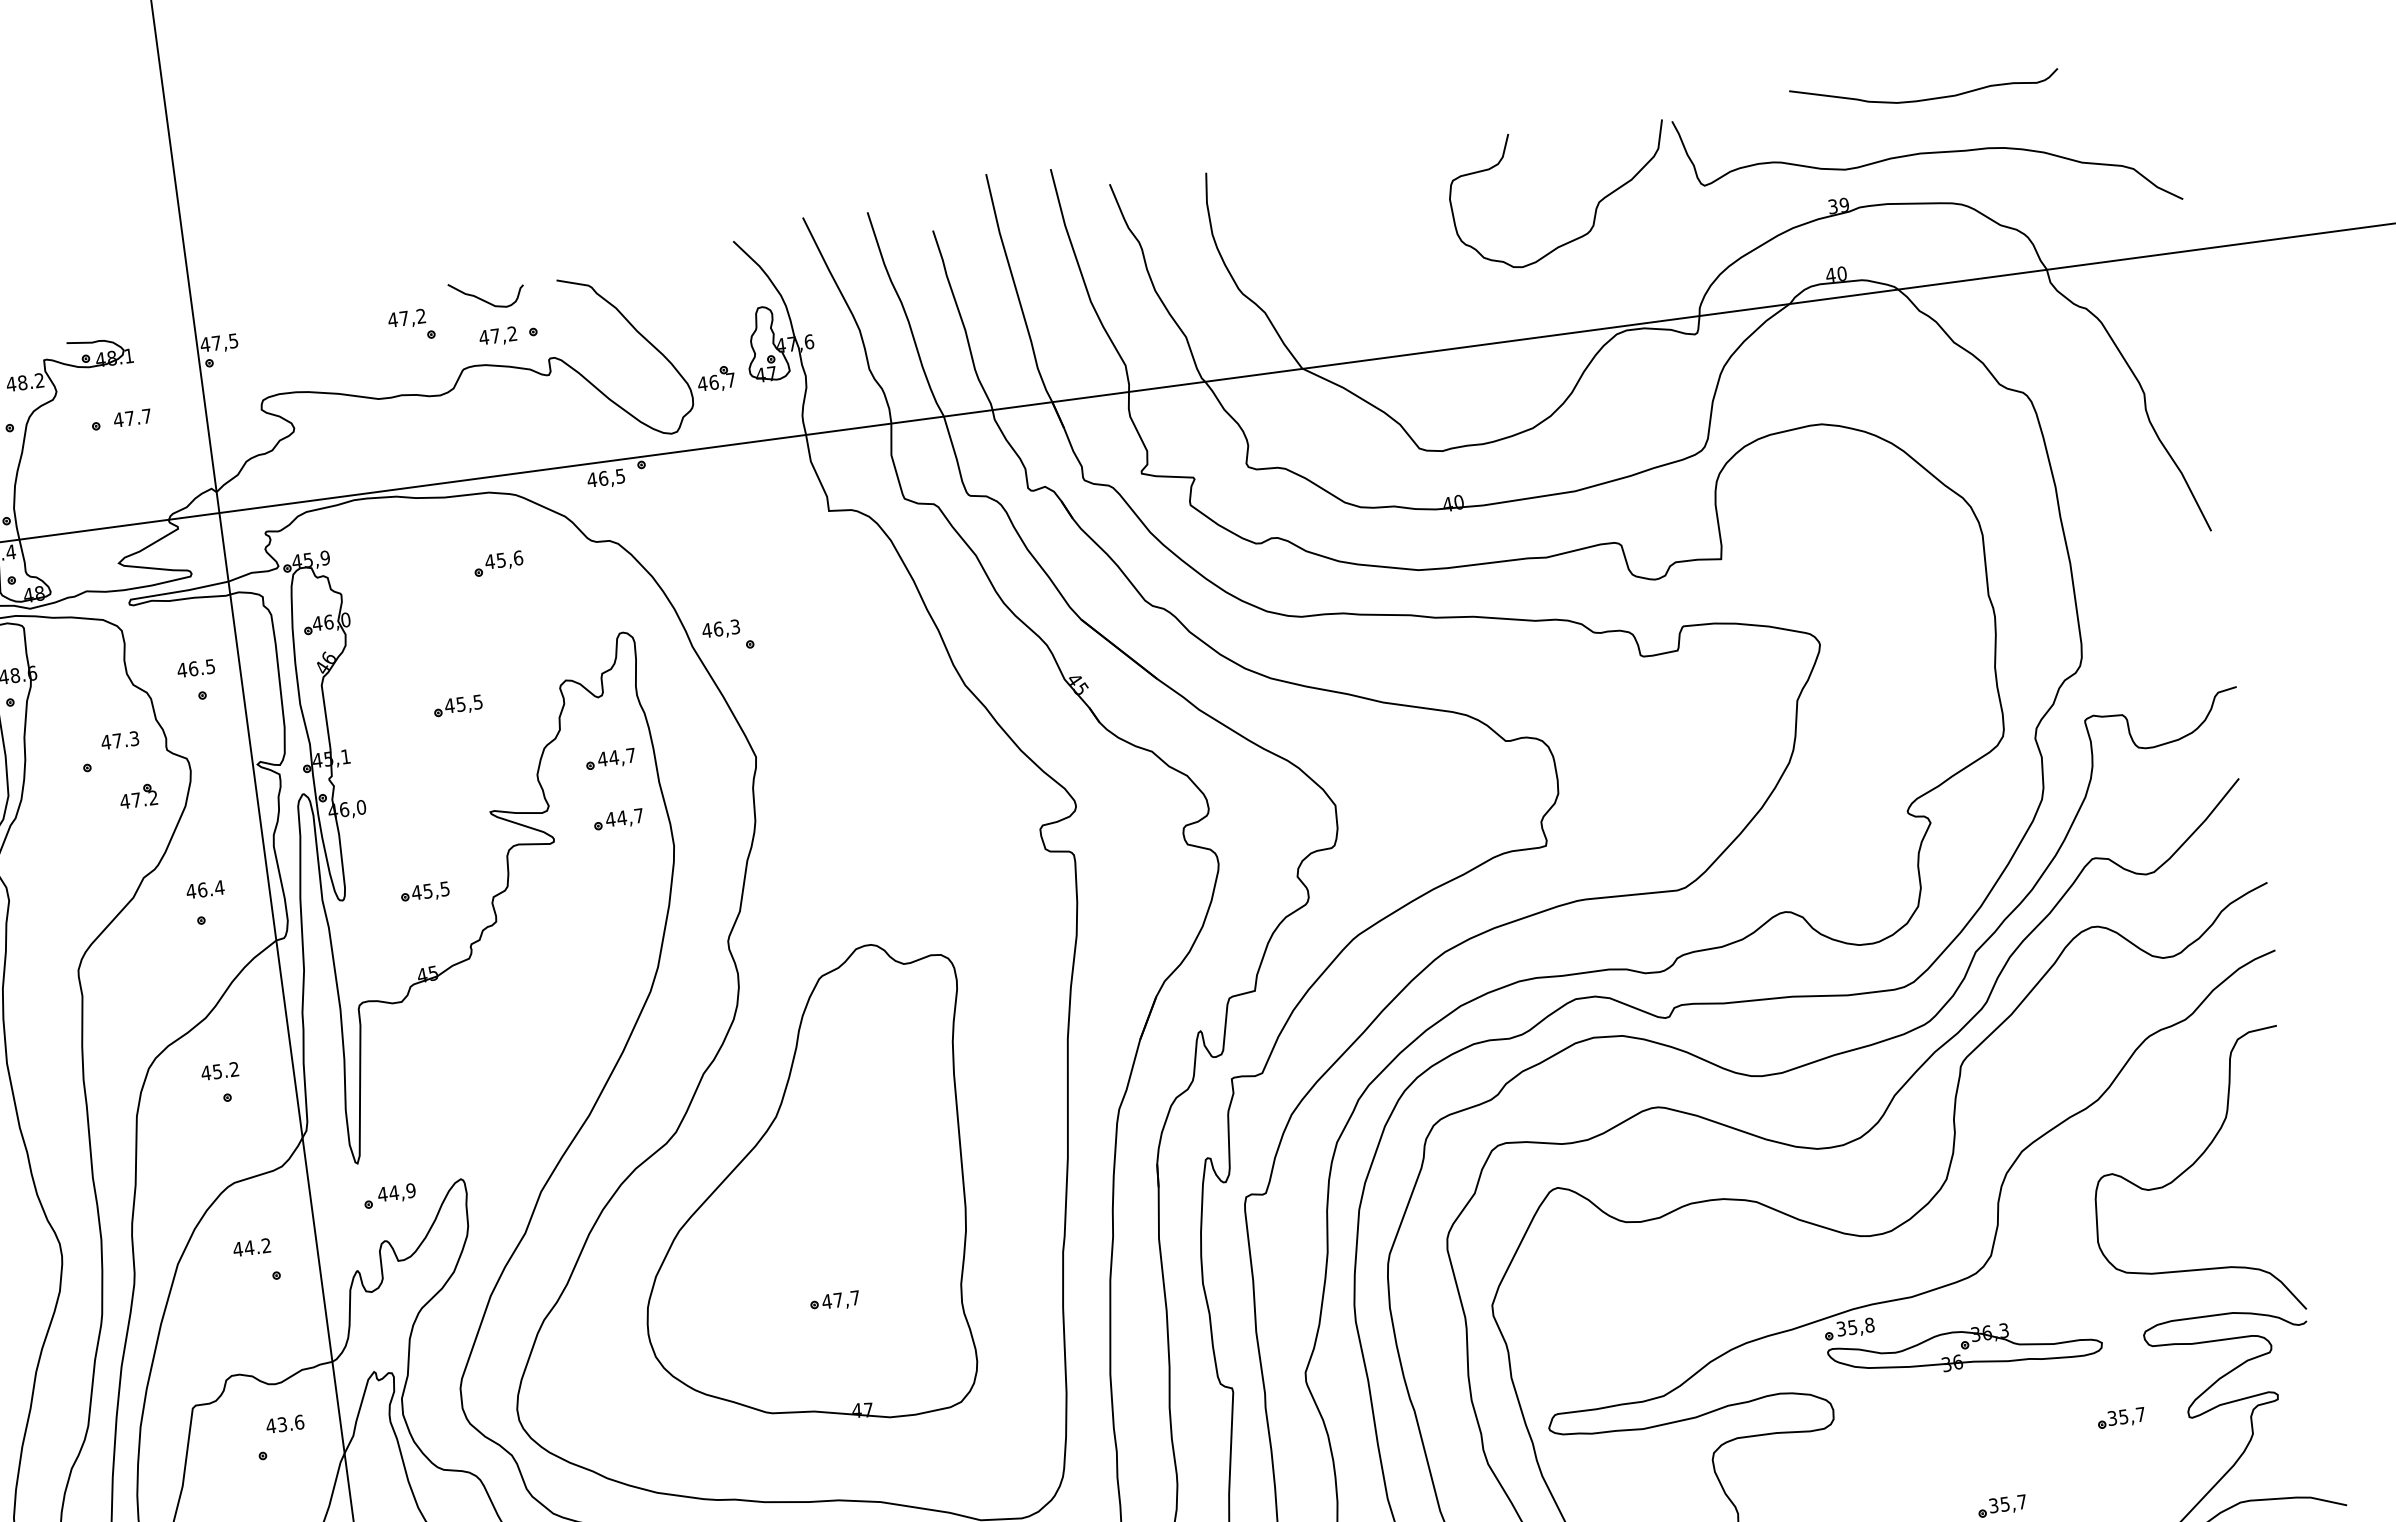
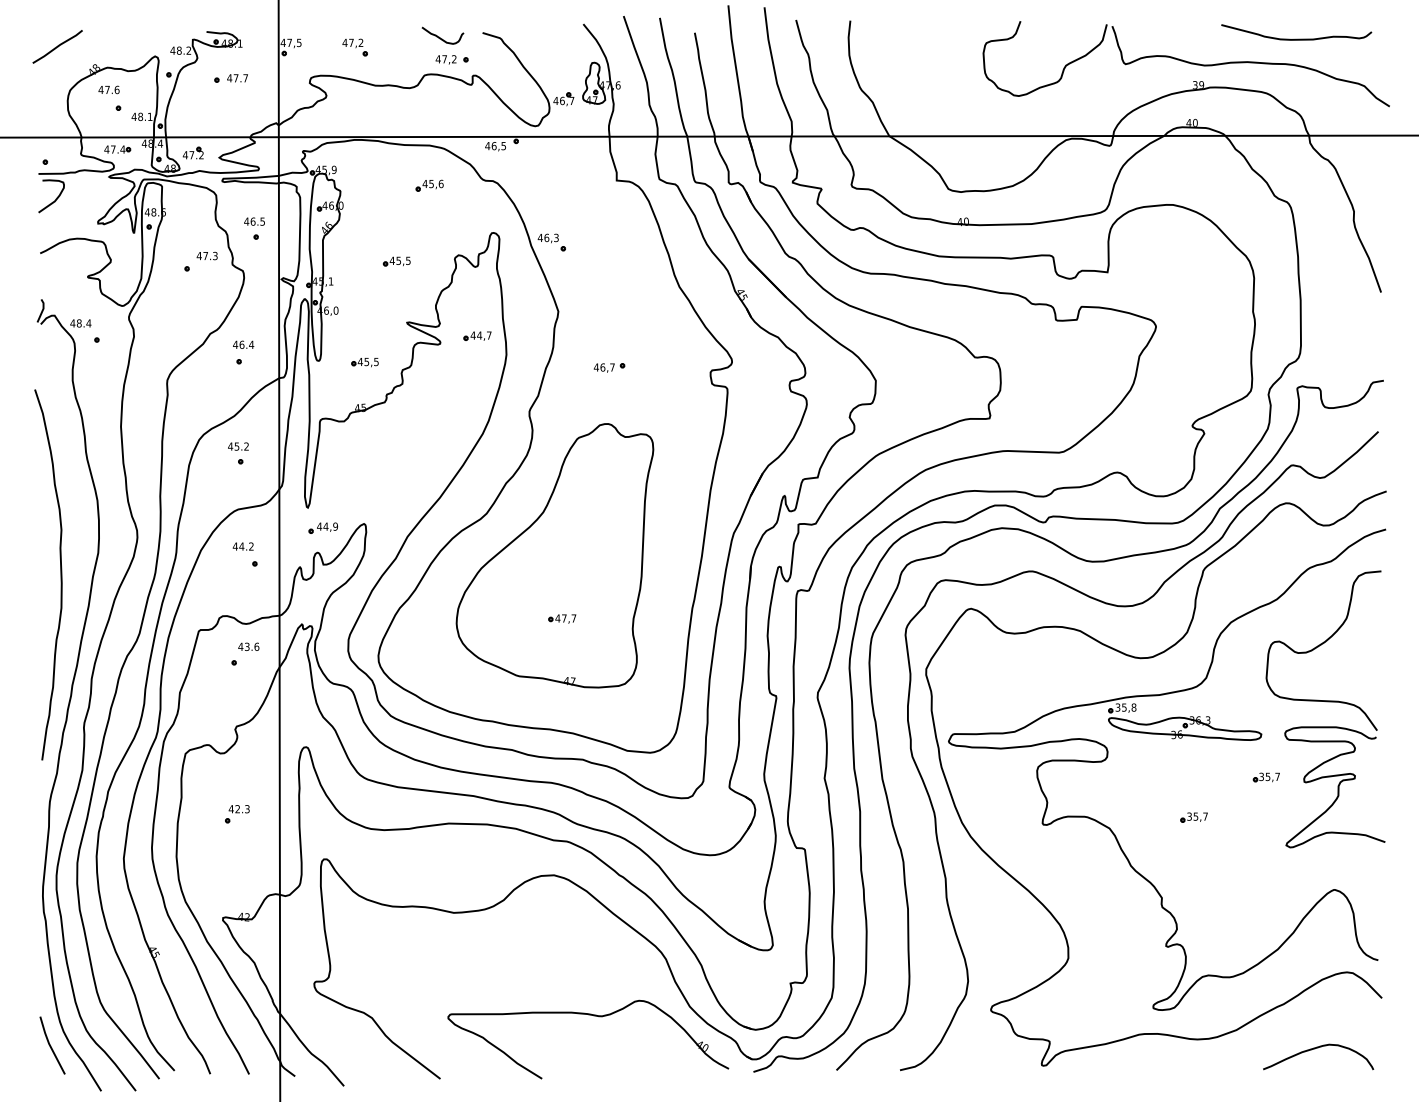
curve: (1925, 97) -> (1296, 38), moved
part: (410, 325) -> (354, 47), moved
part: (610, 758) -> (477, 301), removed
part: (136, 795) -> (192, 152), moved
part: (859, 844) -> (609, 367), added

